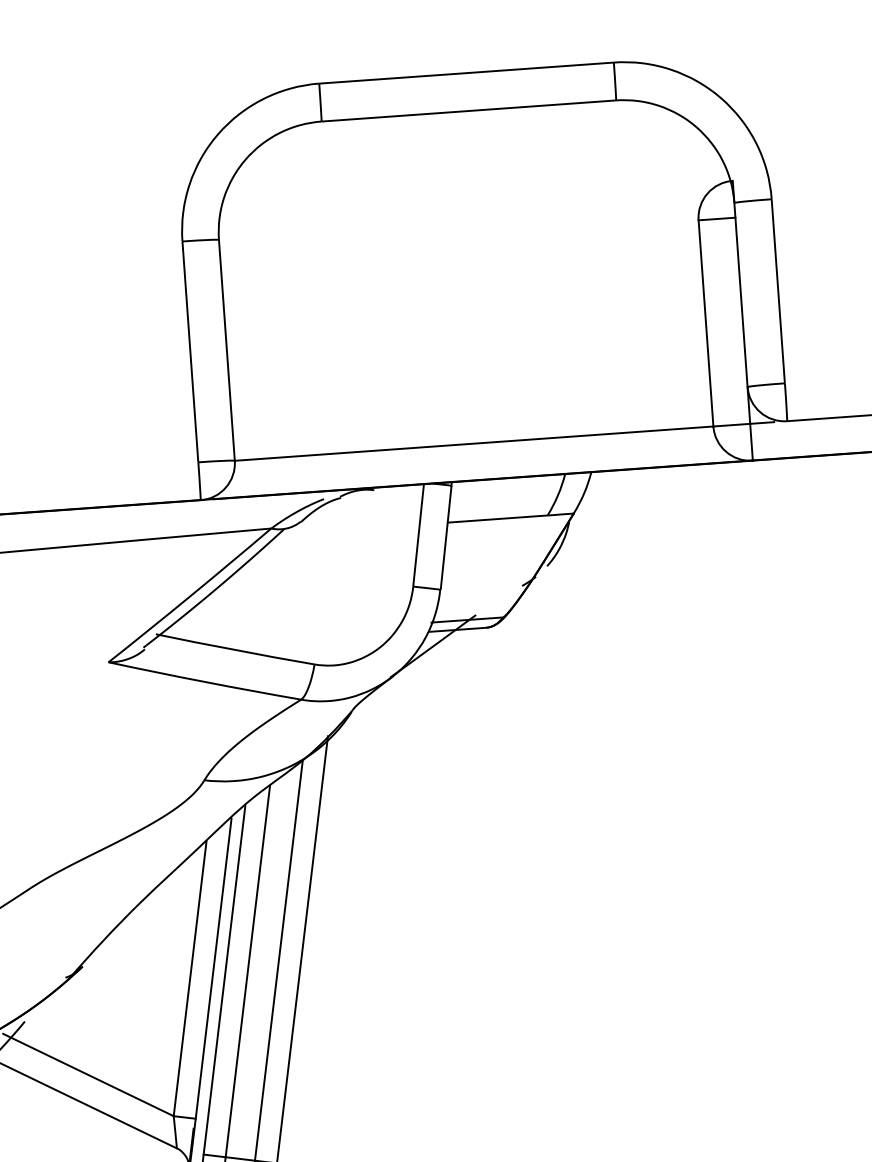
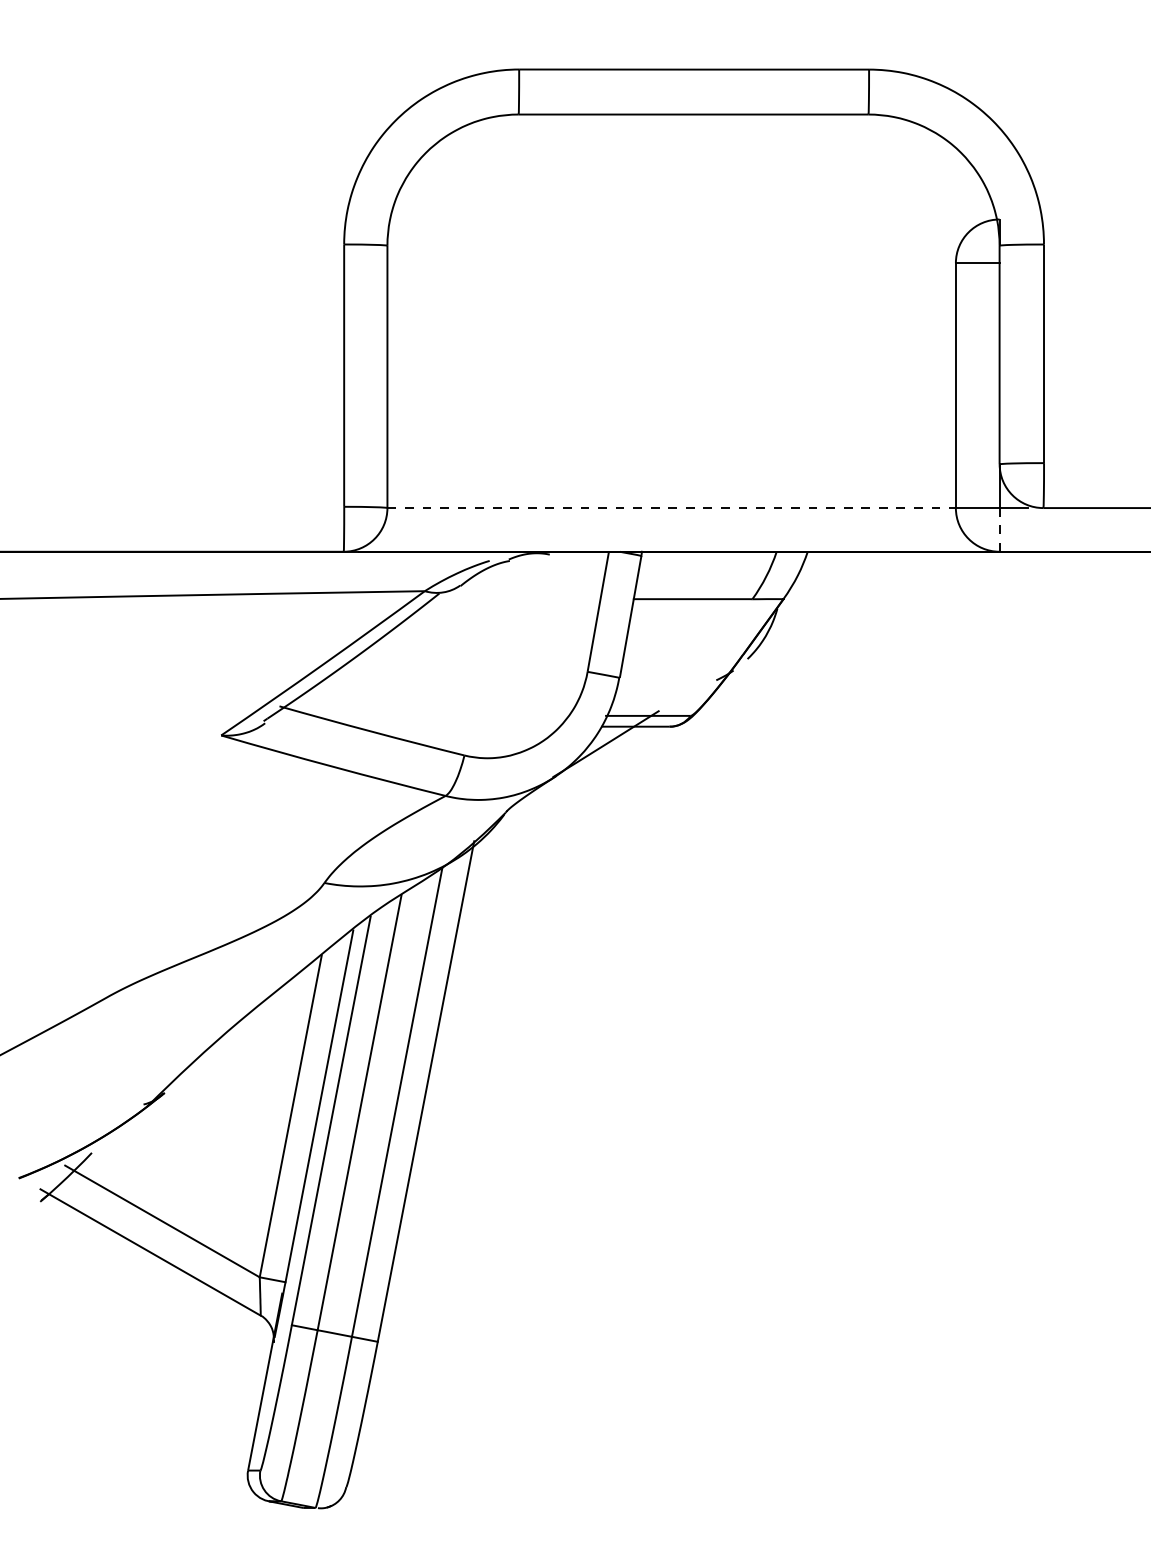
line: (751, 441) -> (999, 529), solid -> dashed
line: (474, 443) -> (672, 508), solid -> dashed

